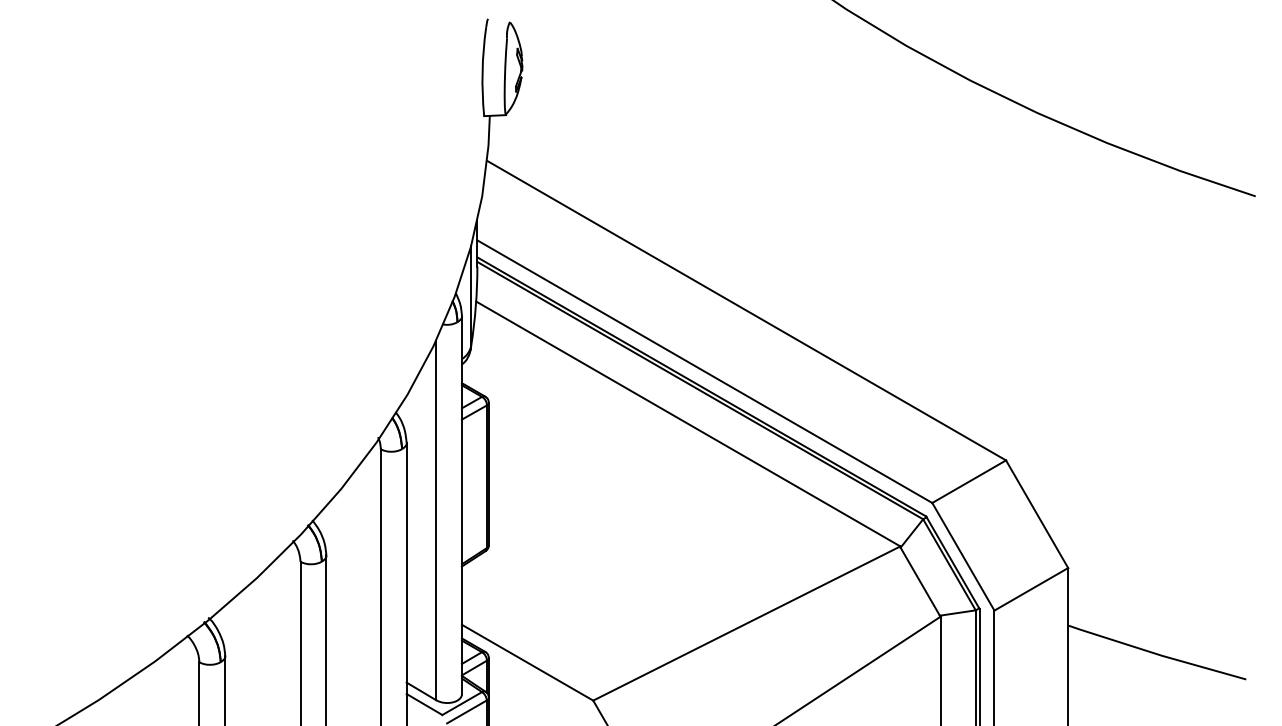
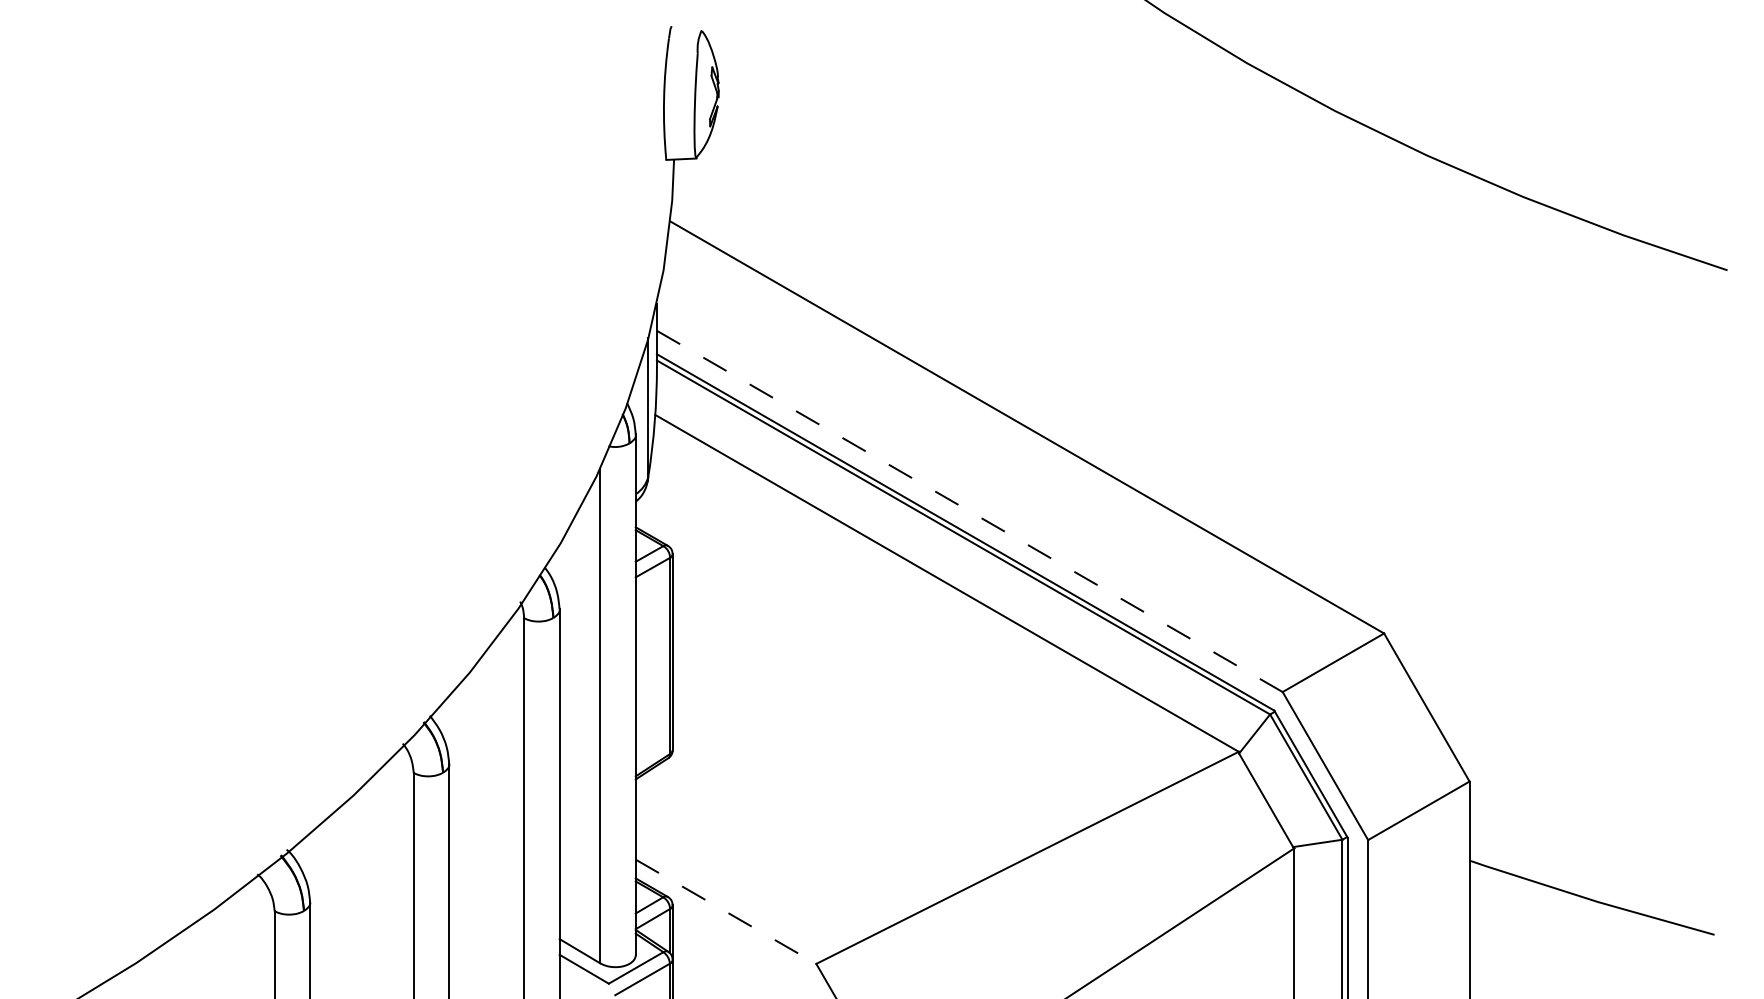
line: (705, 371) -> (970, 511), solid -> dashed
line: (527, 663) -> (726, 912), solid -> dashed

